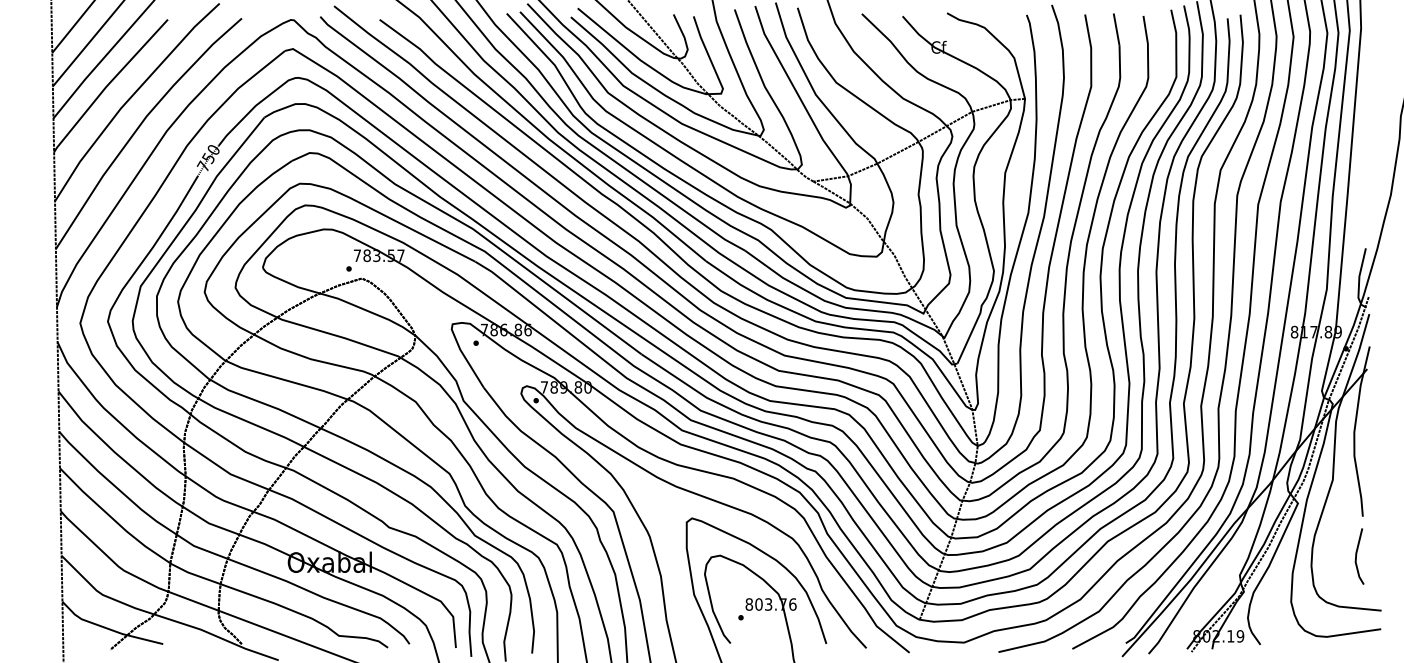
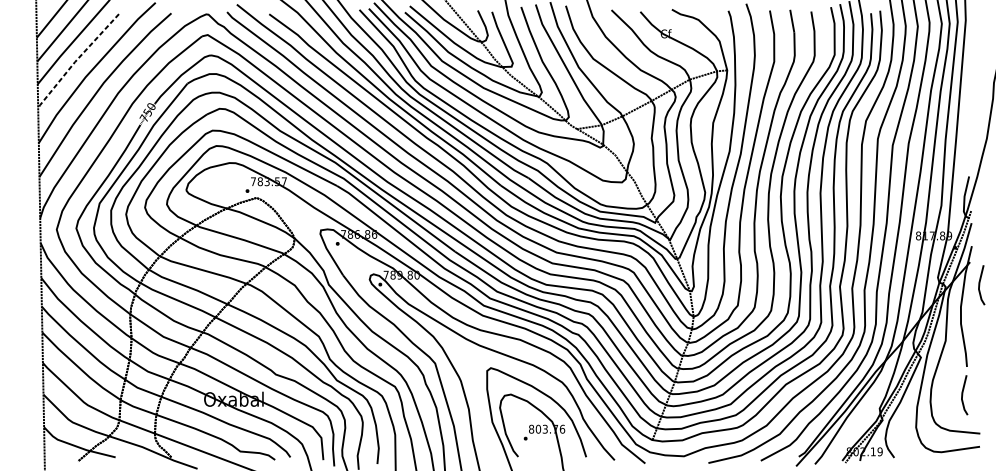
line: (107, 85) -> (76, 60), solid -> dashed
line: (1381, 400) -> (980, 284), added

